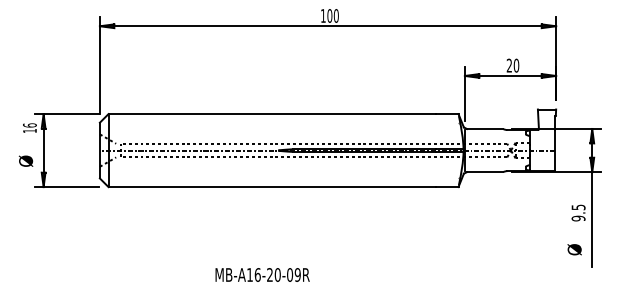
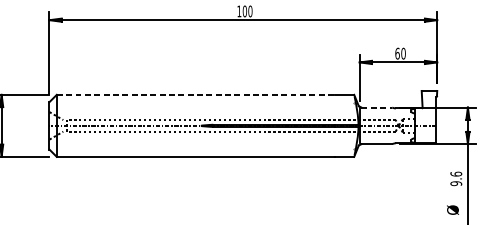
text: (509, 65) -> (397, 53), 20 -> 60
line: (272, 114) -> (196, 95), solid -> dashed
line: (485, 129) -> (377, 107), solid -> dashed
text: (578, 207) -> (456, 174), 9.5 -> 9.6

